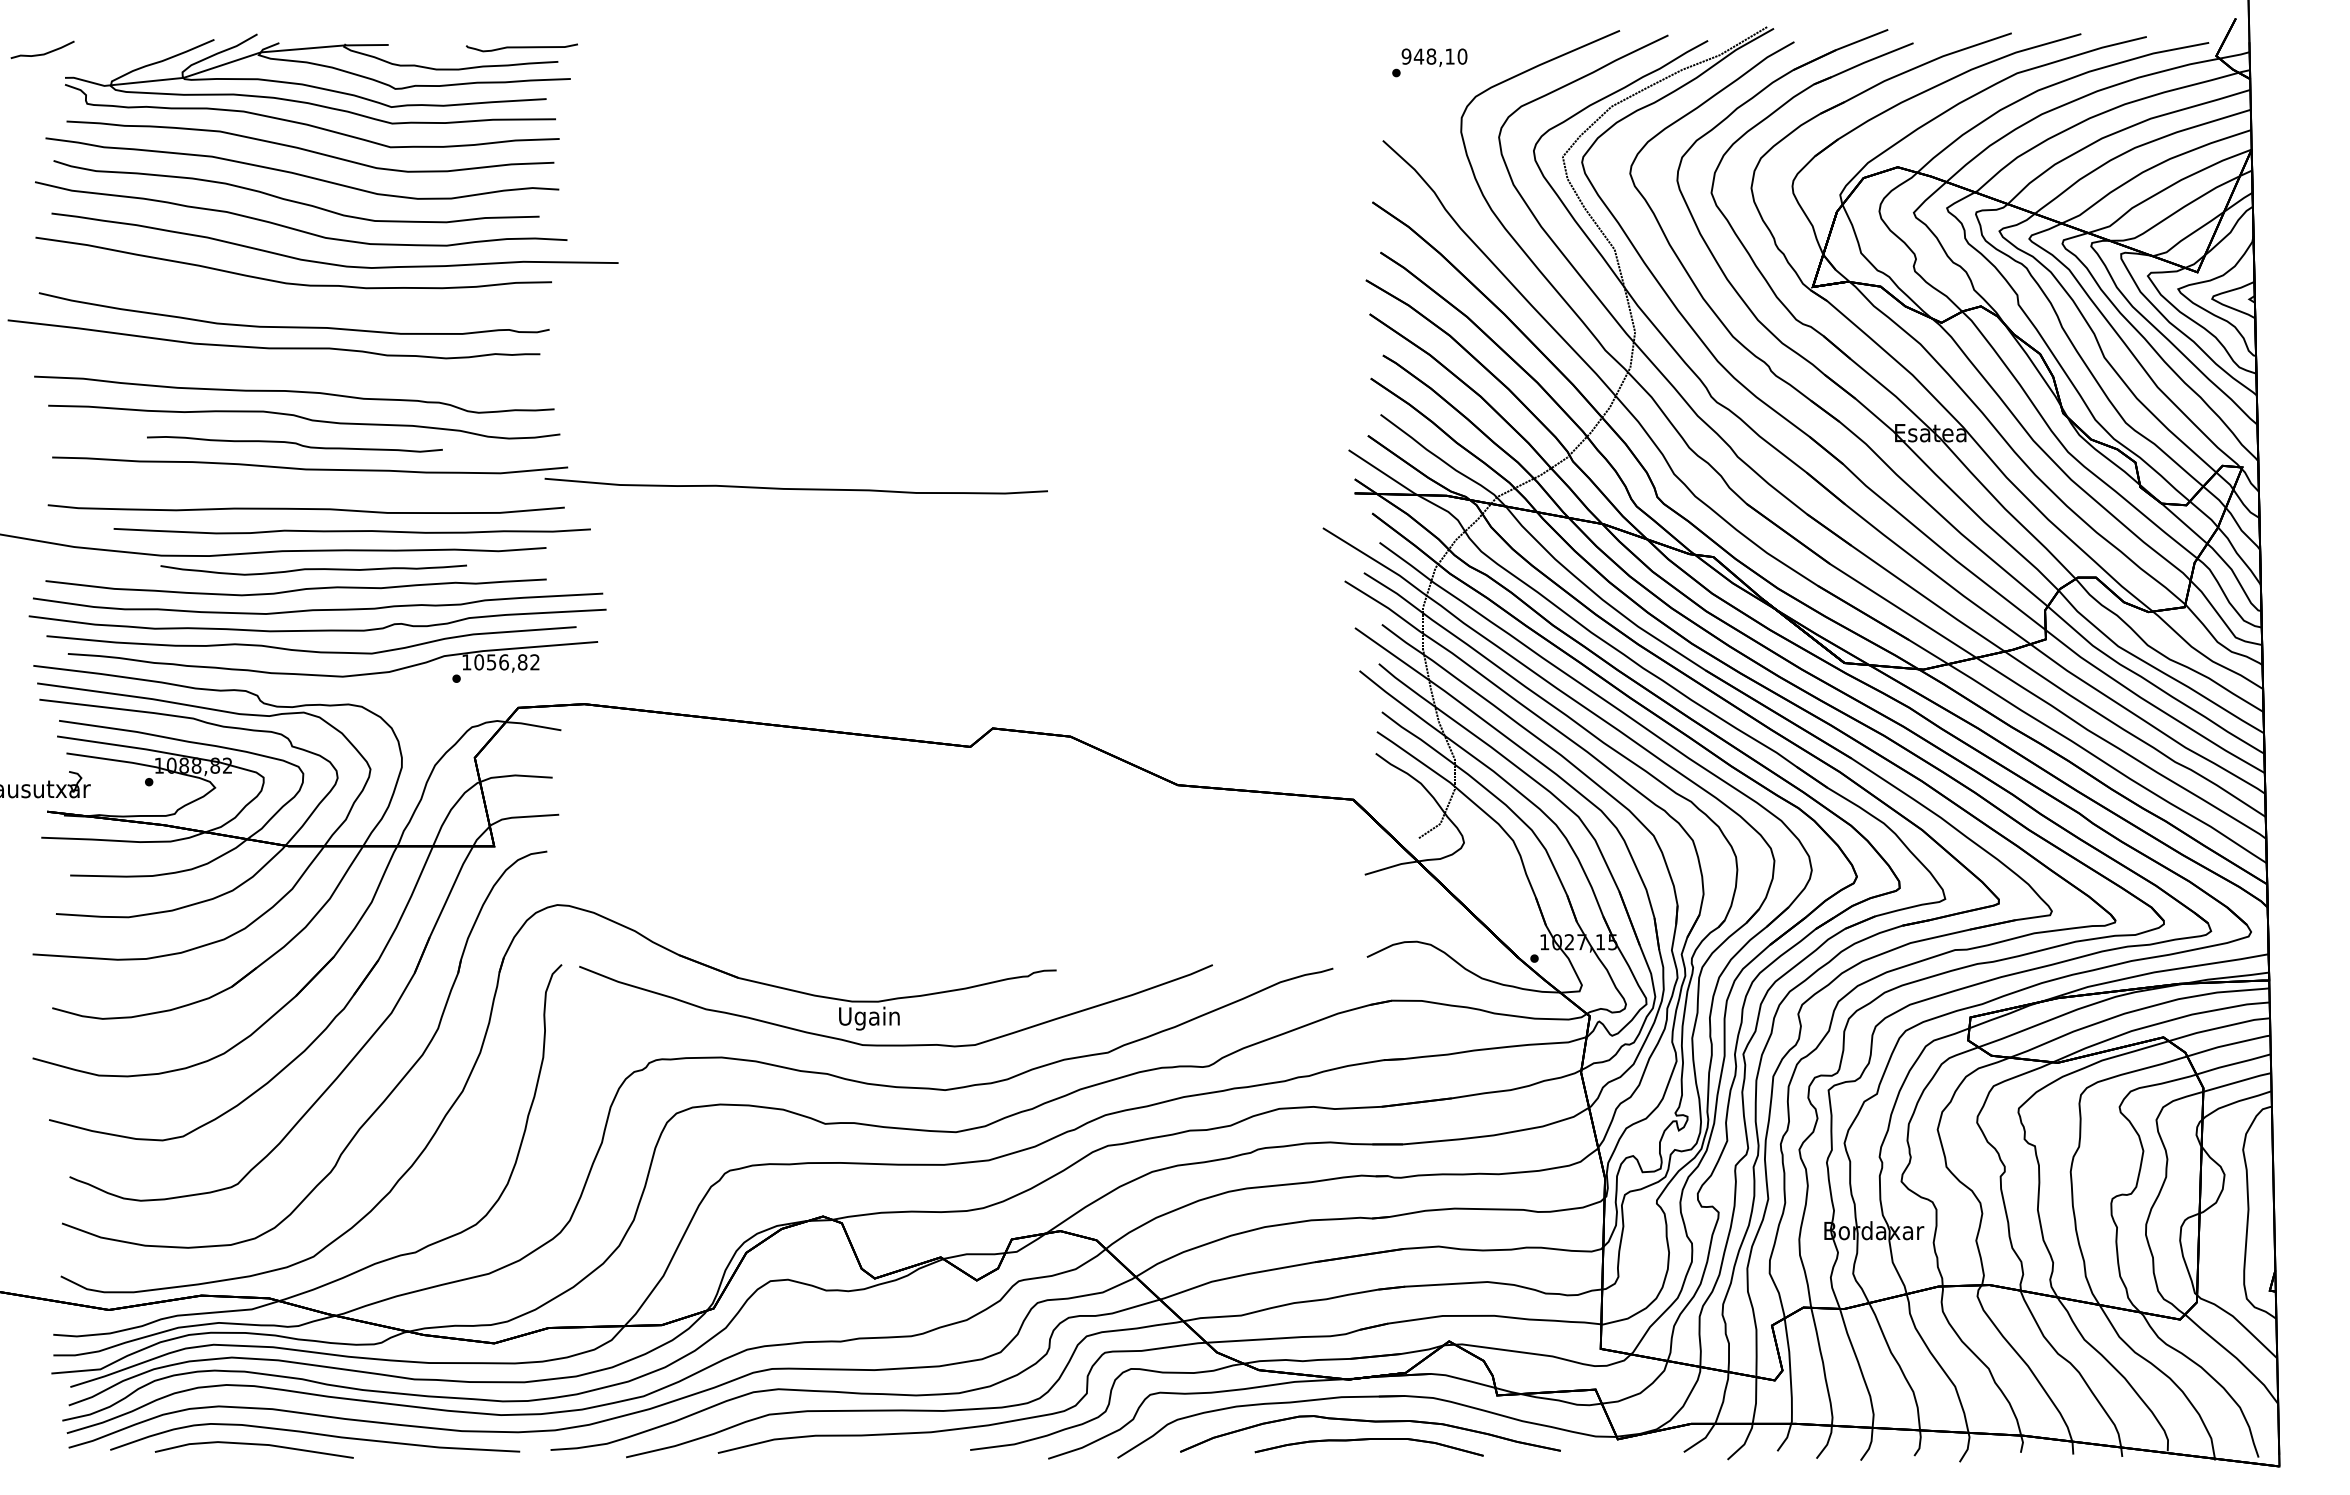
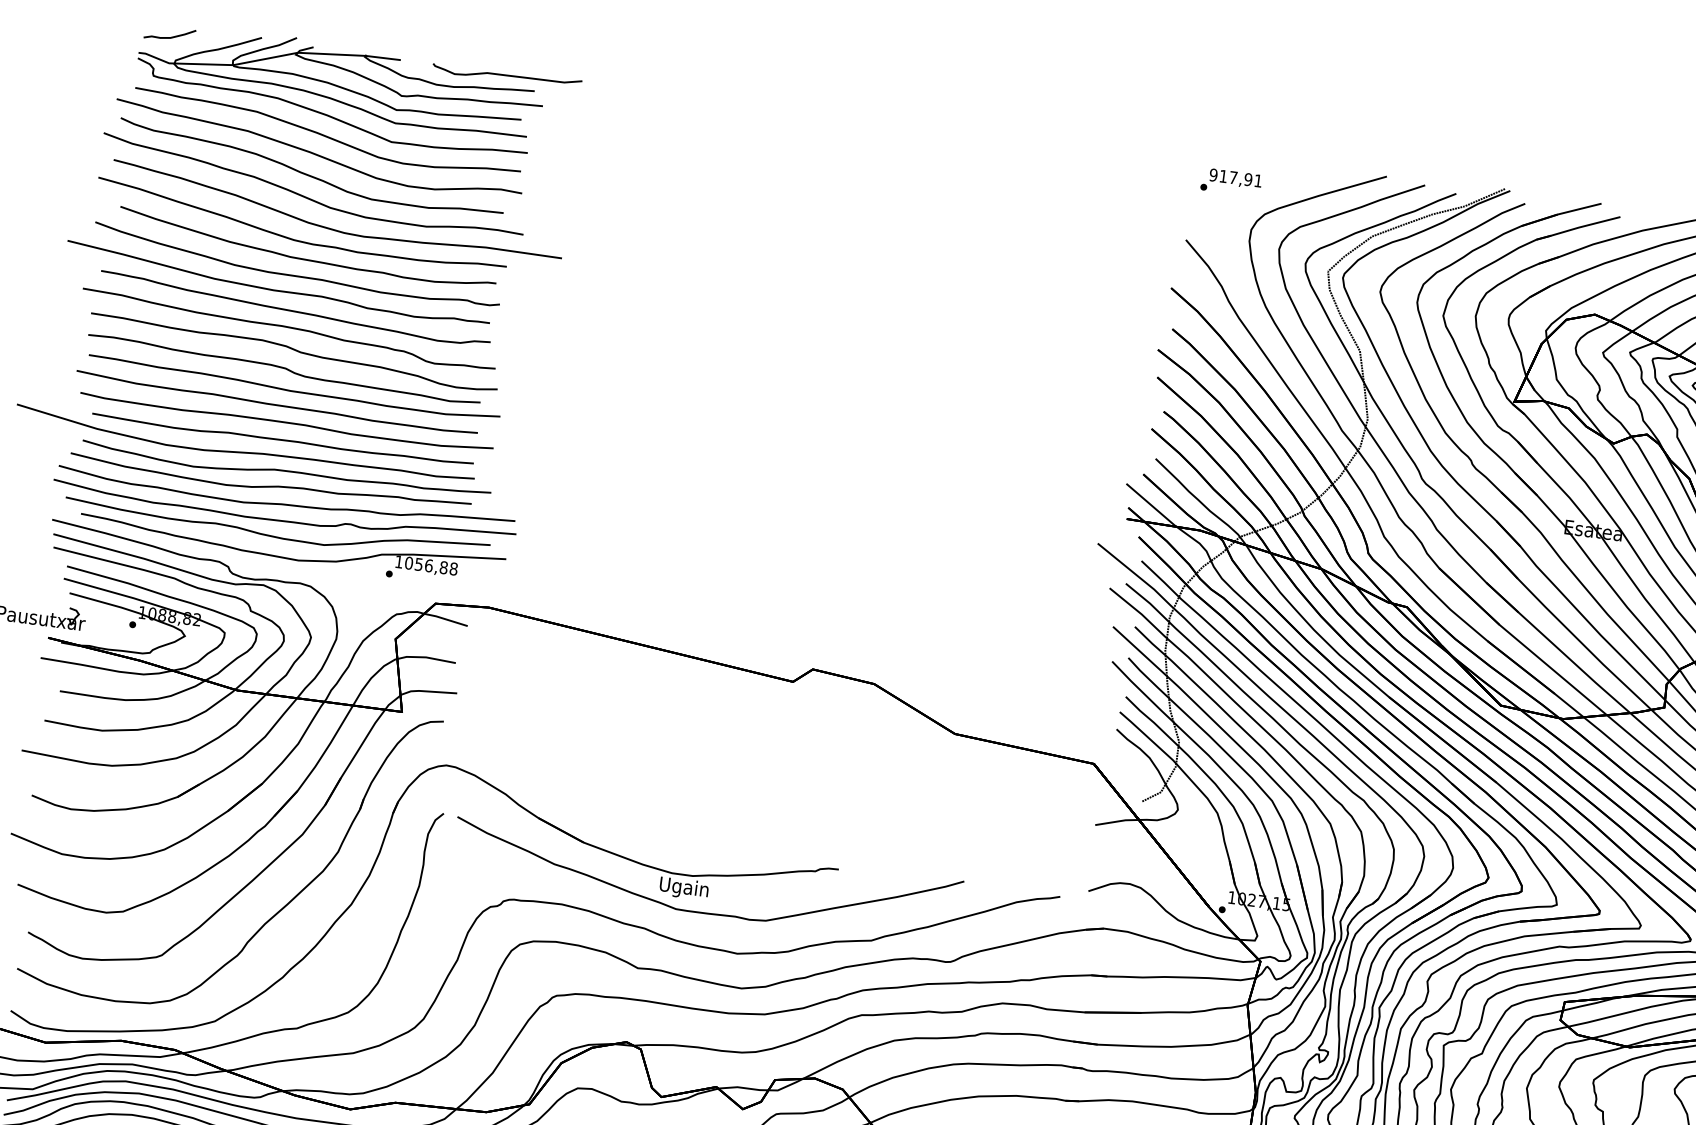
part: (521, 47) -> (506, 75), size x1.67
curve: (42, 53) -> (169, 37), moved
text: (1440, 56) -> (1240, 178), 948,10 -> 917,91
curve: (304, 304) -> (306, 258), added
part: (298, 368) -> (295, 309), added
part: (294, 444) -> (284, 369), size x1.67
part: (795, 485) -> (276, 402), moved
part: (351, 531) -> (282, 440), moved
part: (313, 569) -> (286, 471), size x1.67
text: (534, 662) -> (453, 569), 1056,82 -> 1056,88

